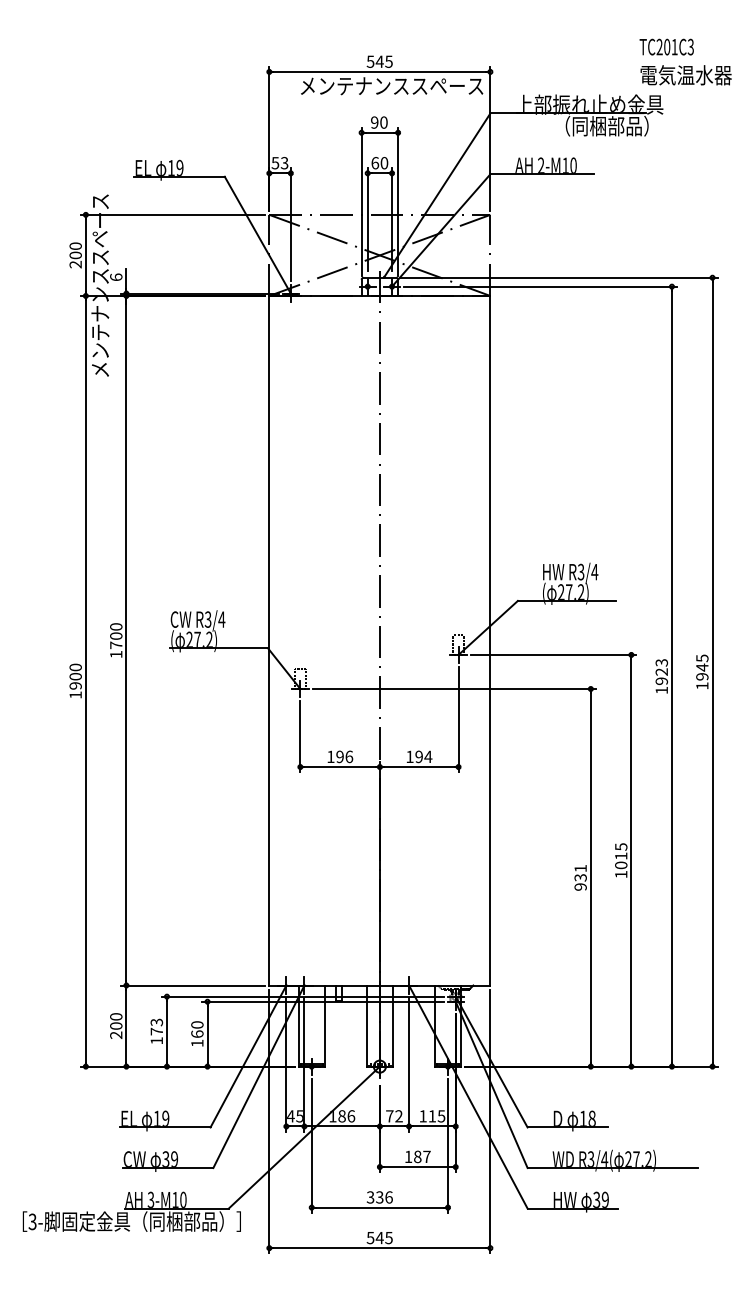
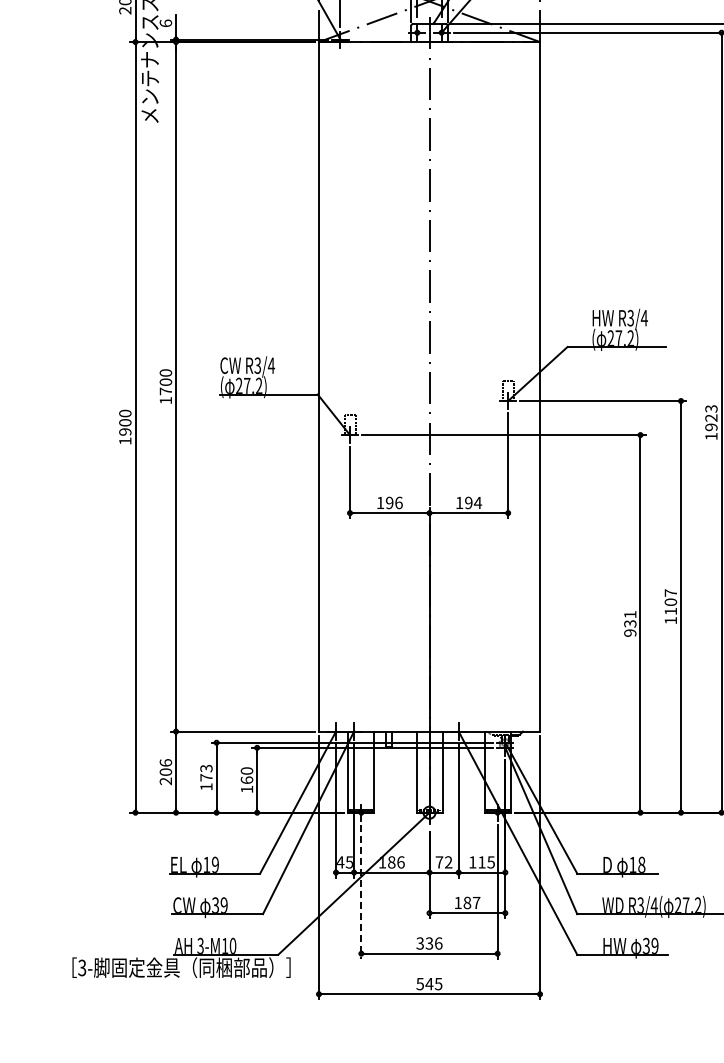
text: (621, 856) -> (671, 602), 1015 -> 1107
text: (116, 1016) -> (166, 762), 200 -> 206
line: (311, 1145) -> (361, 891), solid -> dashed

